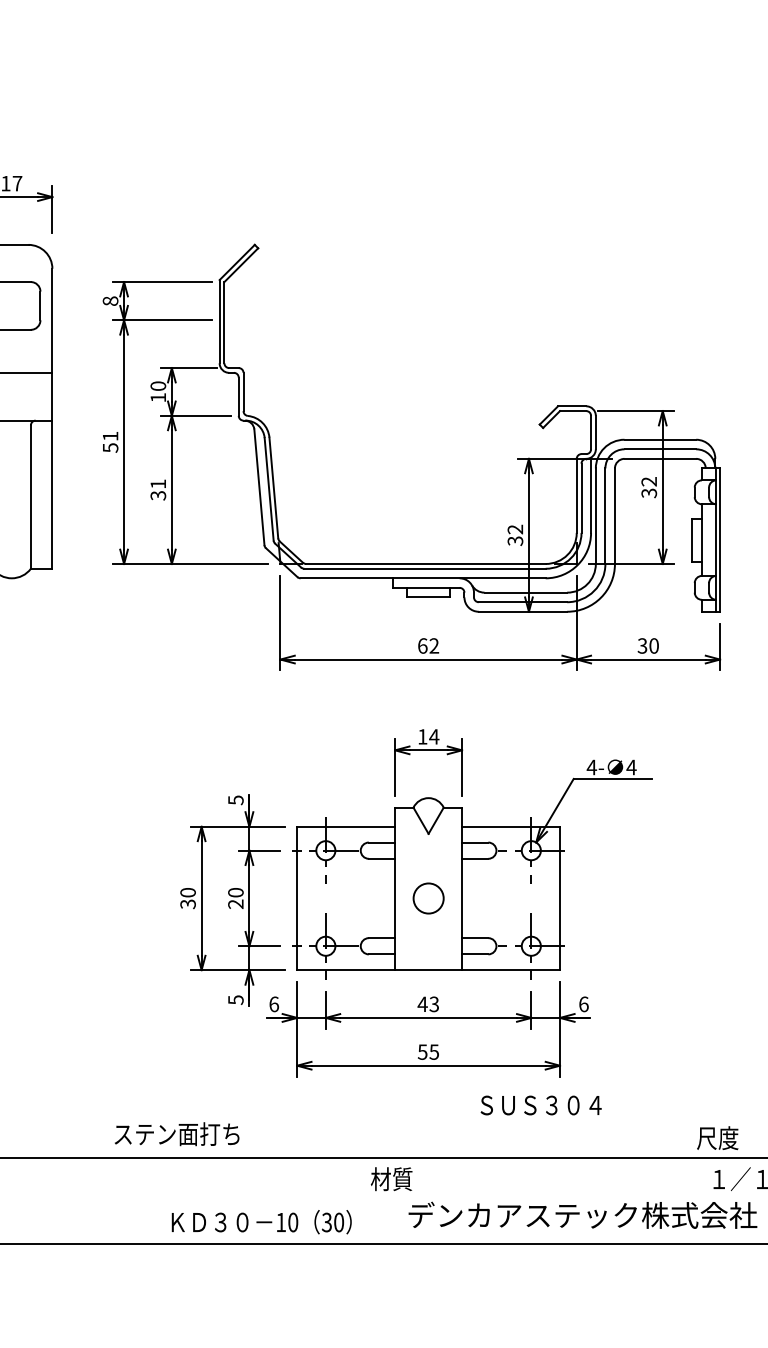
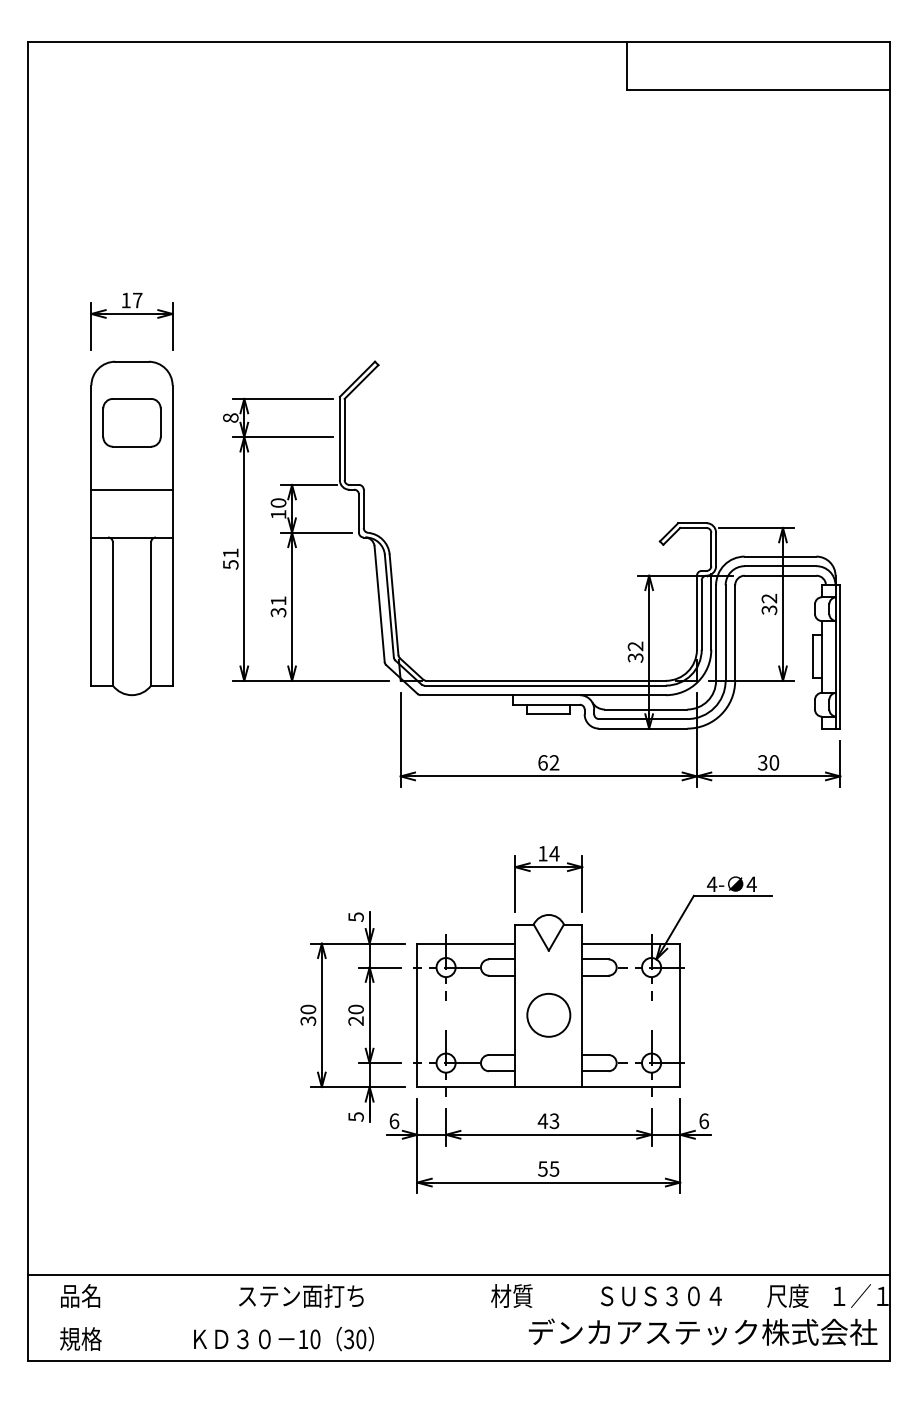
circle: (428, 898) -> (548, 1015), size x1.43
text: (541, 1105) -> (661, 1296), moved
text: (177, 1133) -> (301, 1295), moved
text: (717, 1137) -> (787, 1295), moved
text: (261, 1221) -> (283, 1338), moved

